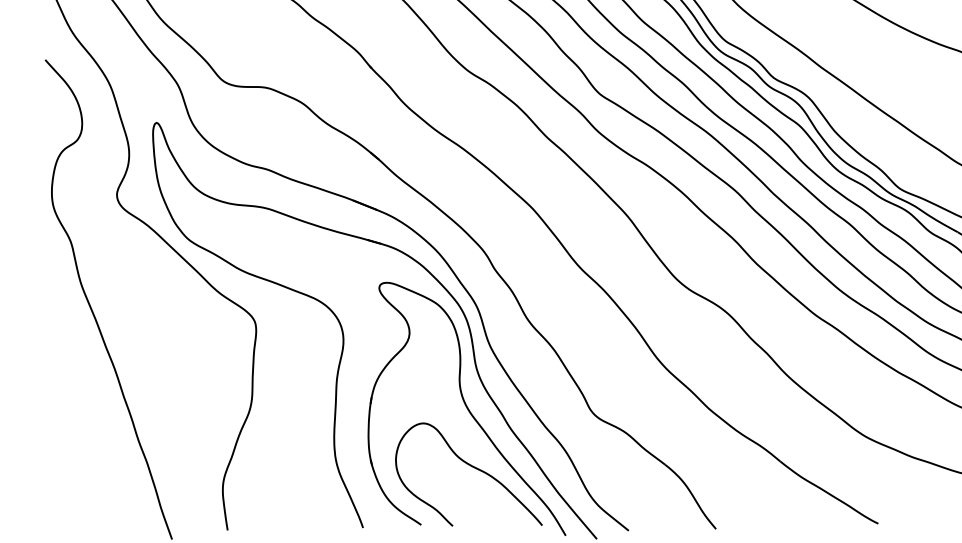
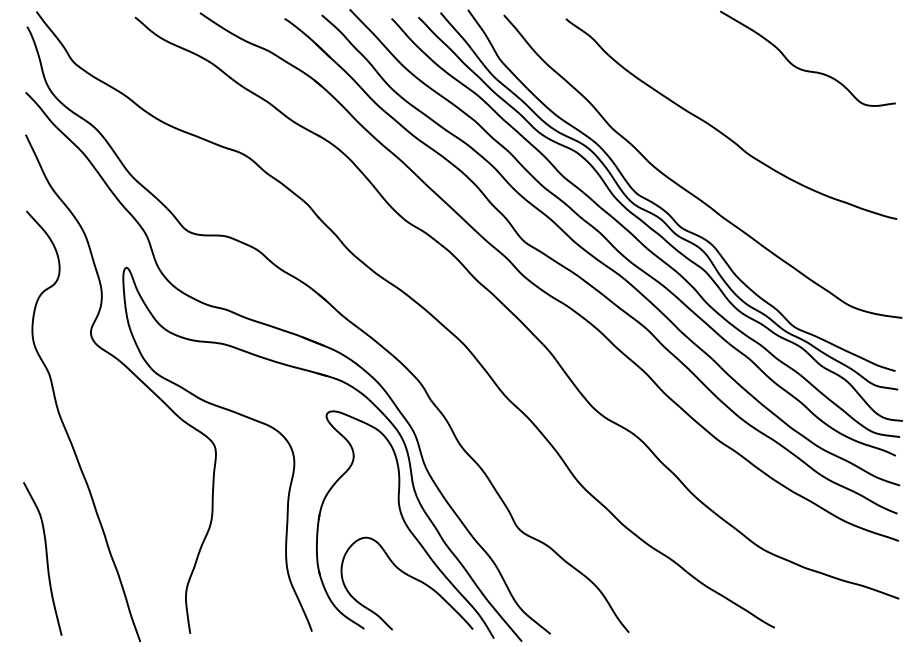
curve: (67, 446) -> (46, 558), added

